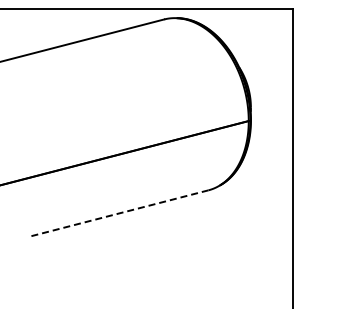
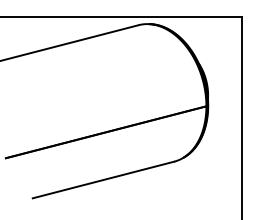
line: (120, 213) -> (103, 180), dashed -> solid

